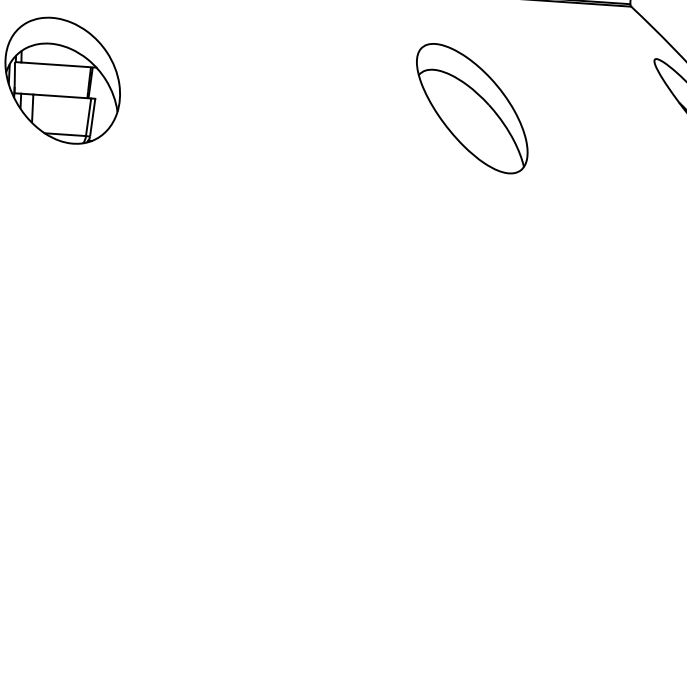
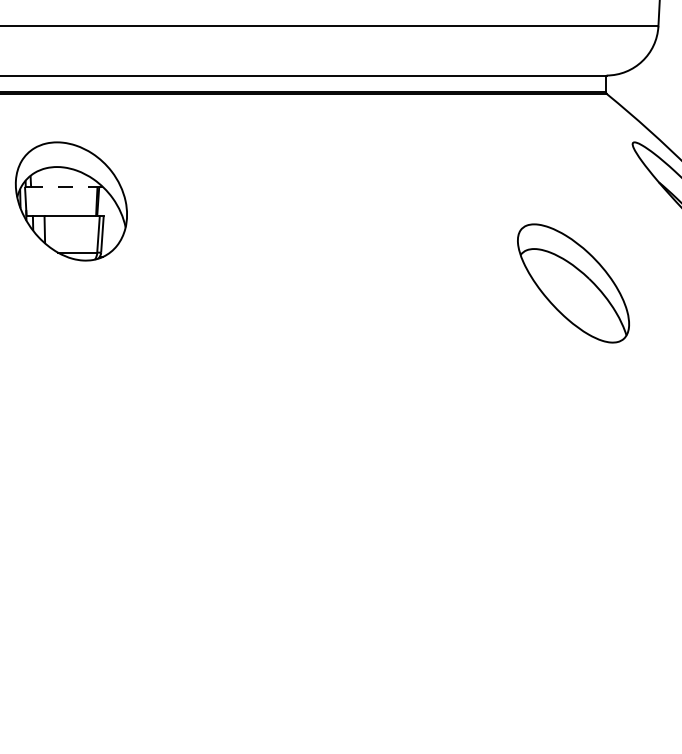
line: (58, 64) -> (66, 186), solid -> dashed
part: (472, 108) -> (573, 283), moved

